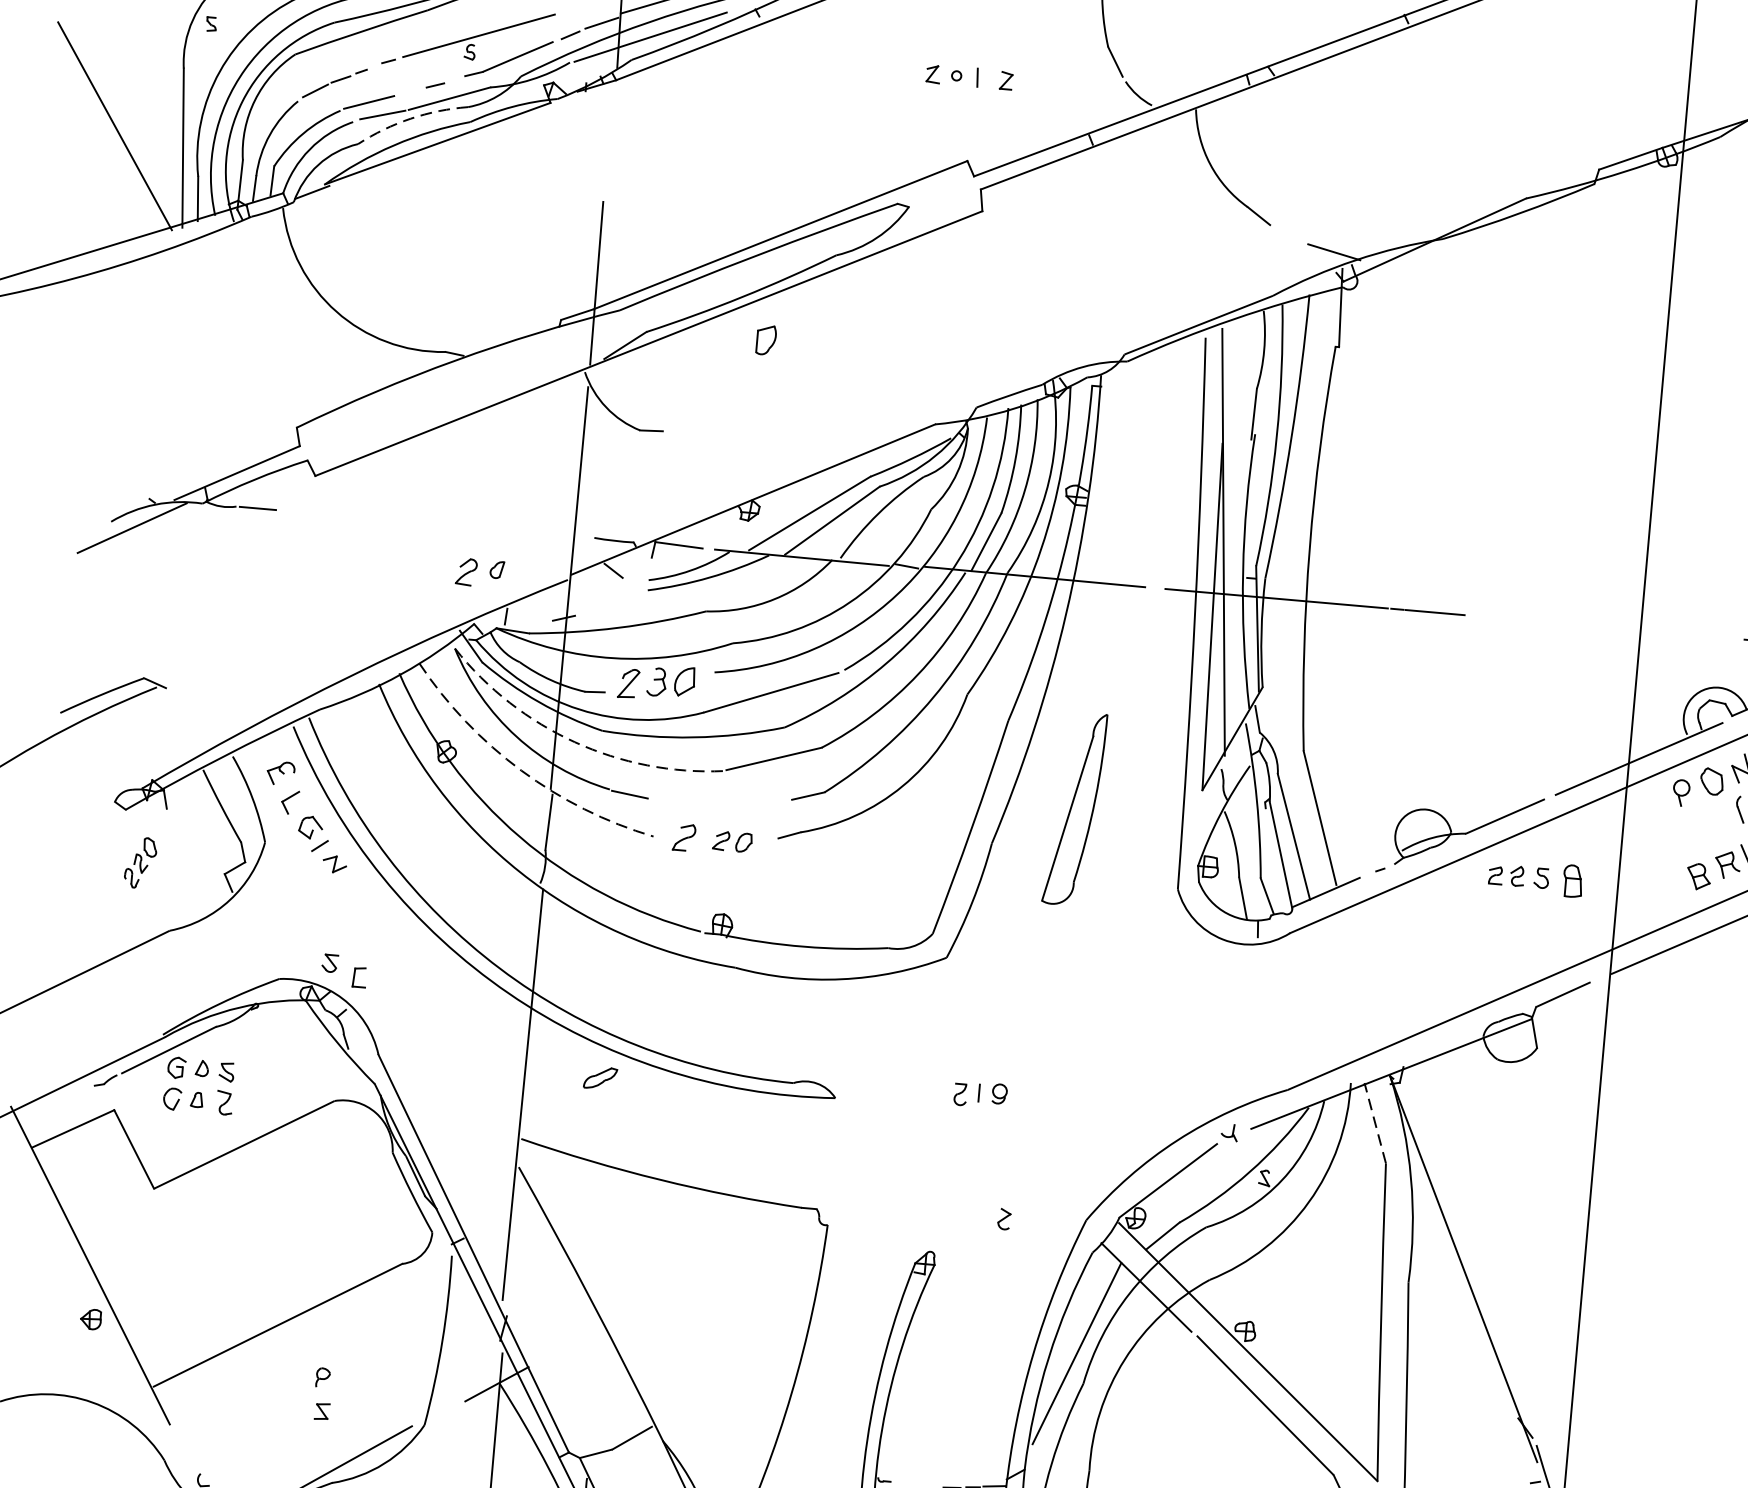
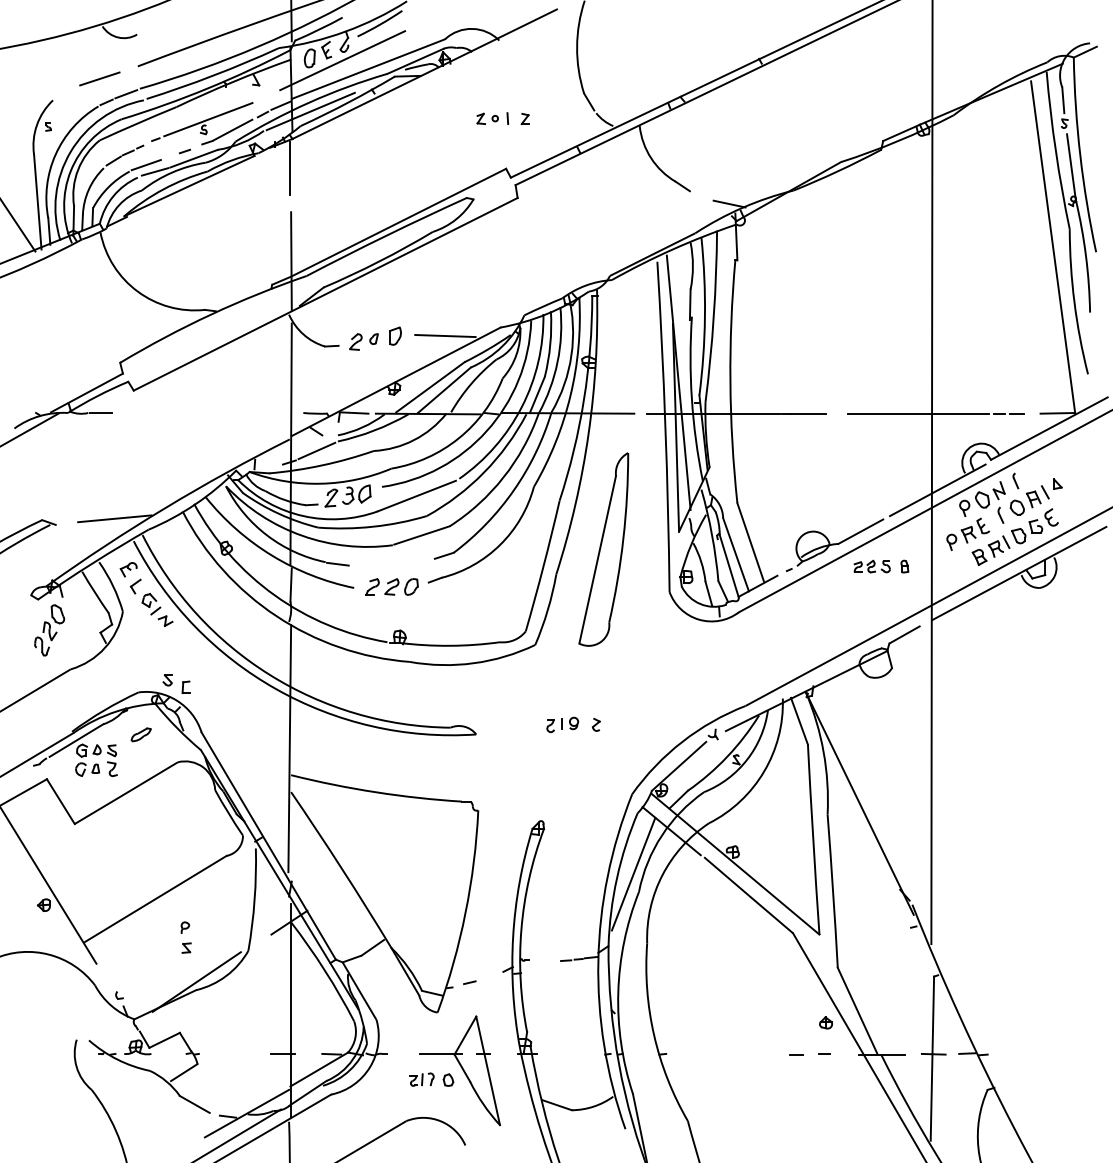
arc: (411, 118) -> (172, 172), dashed -> solid
line: (608, 127) -> (290, 167), added
part: (766, 339) -> (395, 335), moved
line: (842, 431) -> (445, 336), added
part: (479, 572) -> (363, 341), moved
line: (610, 602) -> (316, 450), added
line: (1618, 628) -> (918, 413), added
line: (264, 685) -> (114, 518), added
arc: (575, 741) -> (302, 535), dashed -> solid
arc: (520, 770) -> (271, 555), dashed -> solid
part: (1074, 808) -> (603, 549), size x1.67
part: (1683, 835) -> (968, 533), added
part: (732, 840) -> (401, 586), size x1.43
part: (140, 862) -> (49, 630), size x1.67
part: (1572, 880) -> (904, 566), size x0.62
part: (599, 1077) -> (140, 734), moved
line: (1375, 1123) -> (799, 721), dashed -> solid
part: (1004, 1218) -> (596, 724), moved

